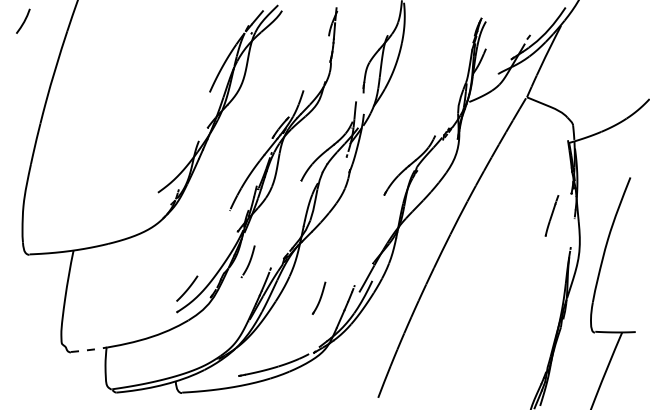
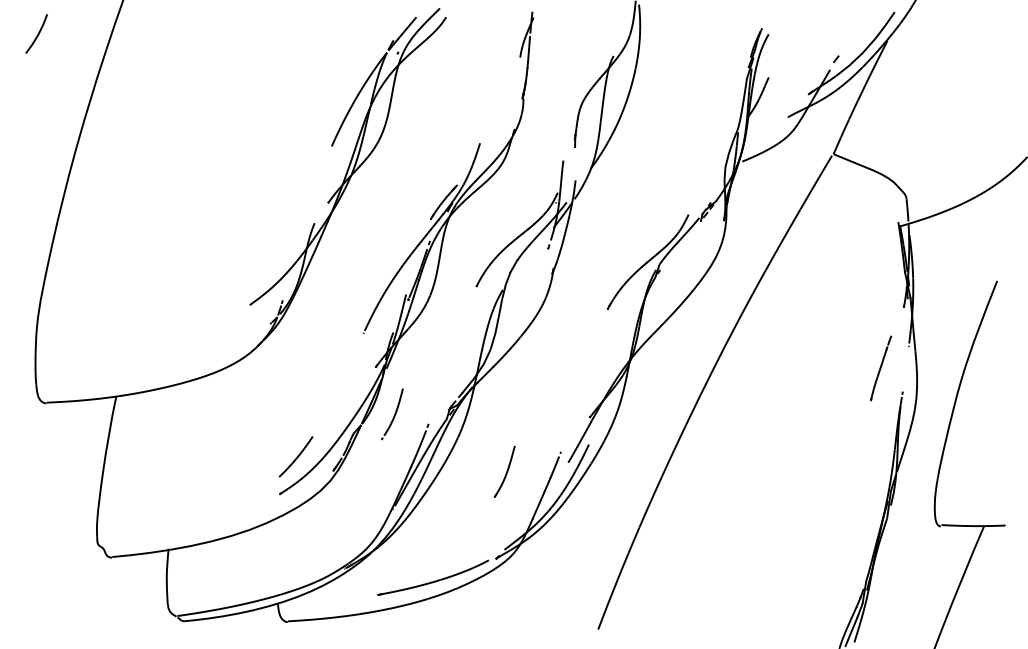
line: (551, 215) -> (880, 368), moved
line: (89, 350) -> (141, 554), dashed -> solid

